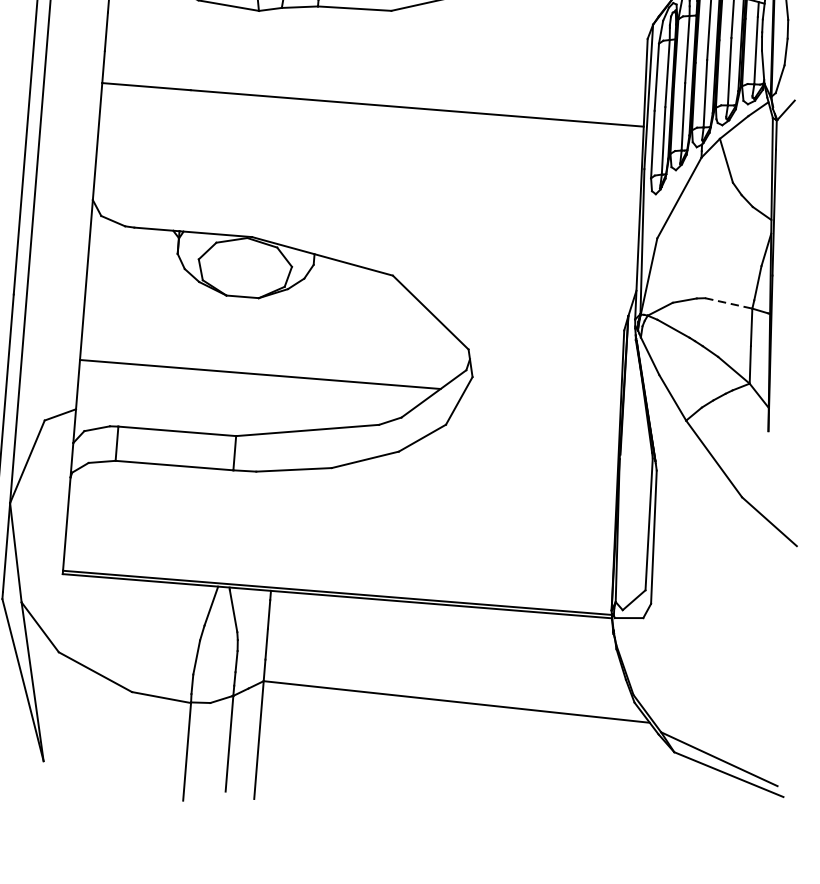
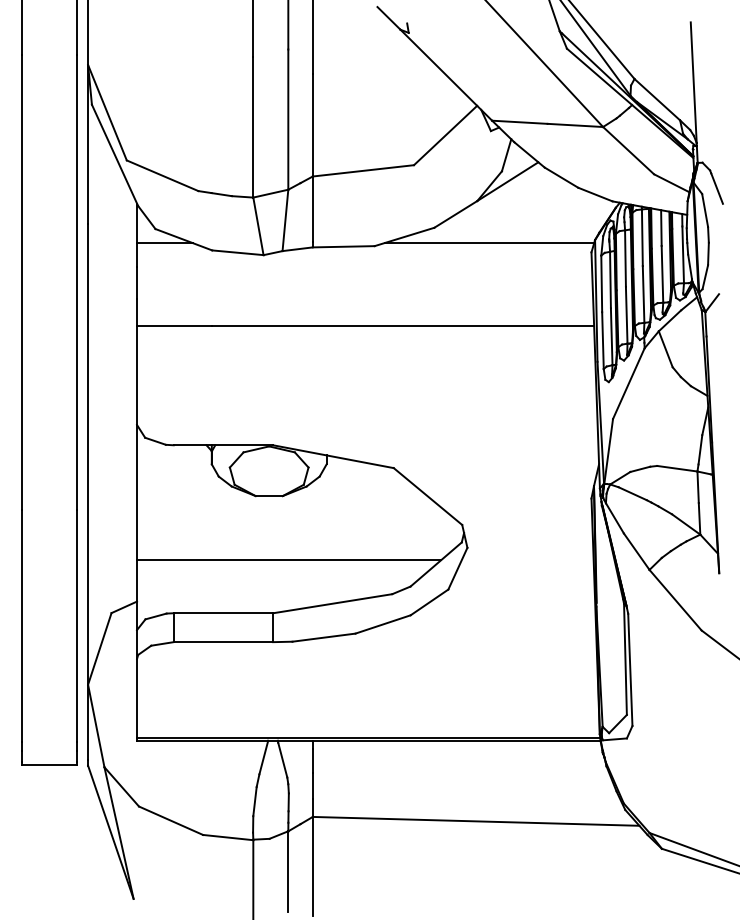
line: (527, 18) -> (489, 243), added
line: (728, 303) -> (677, 468), dashed -> solid

